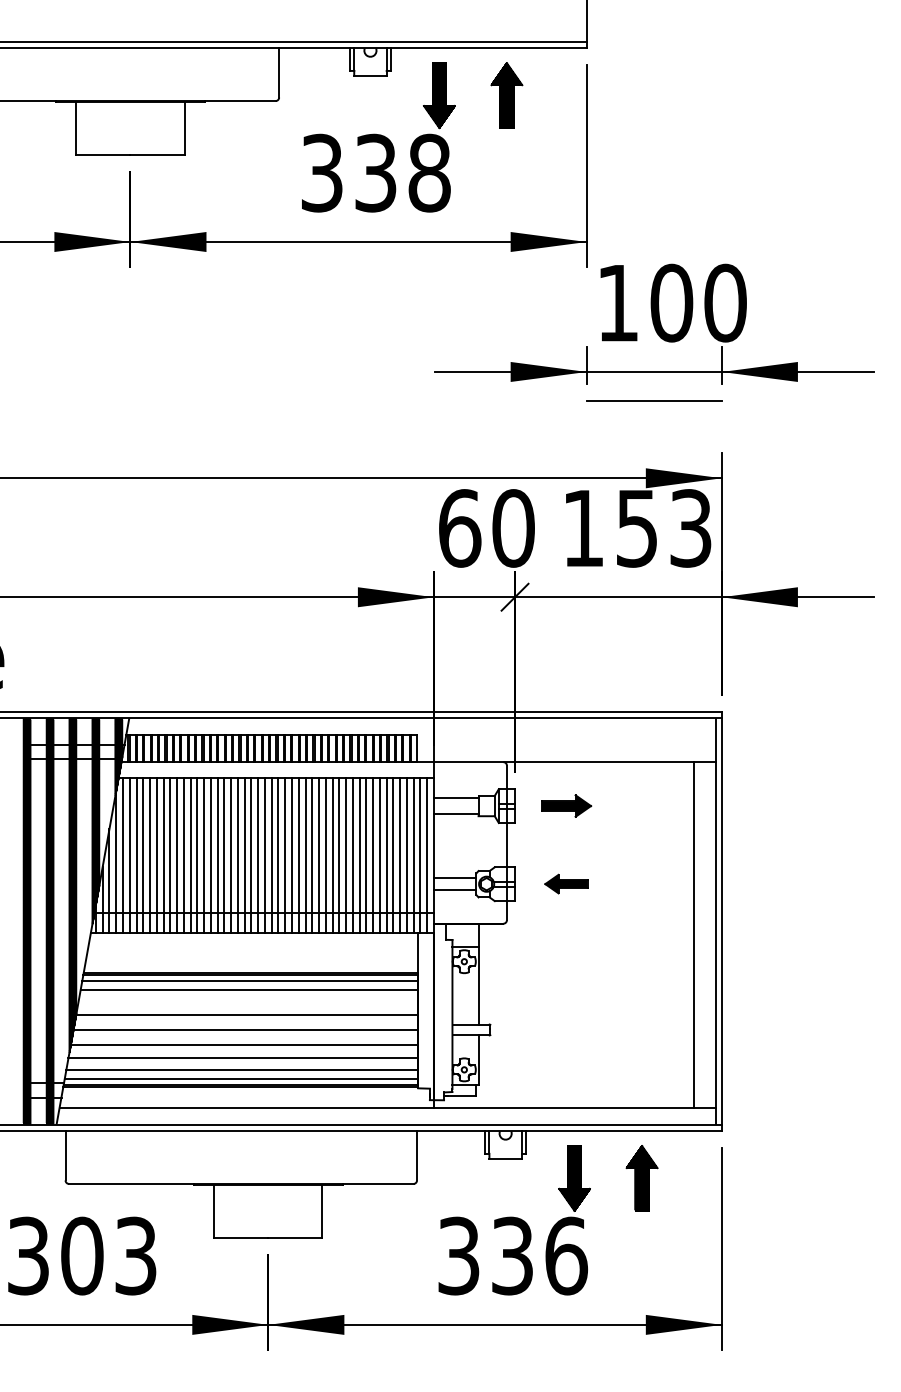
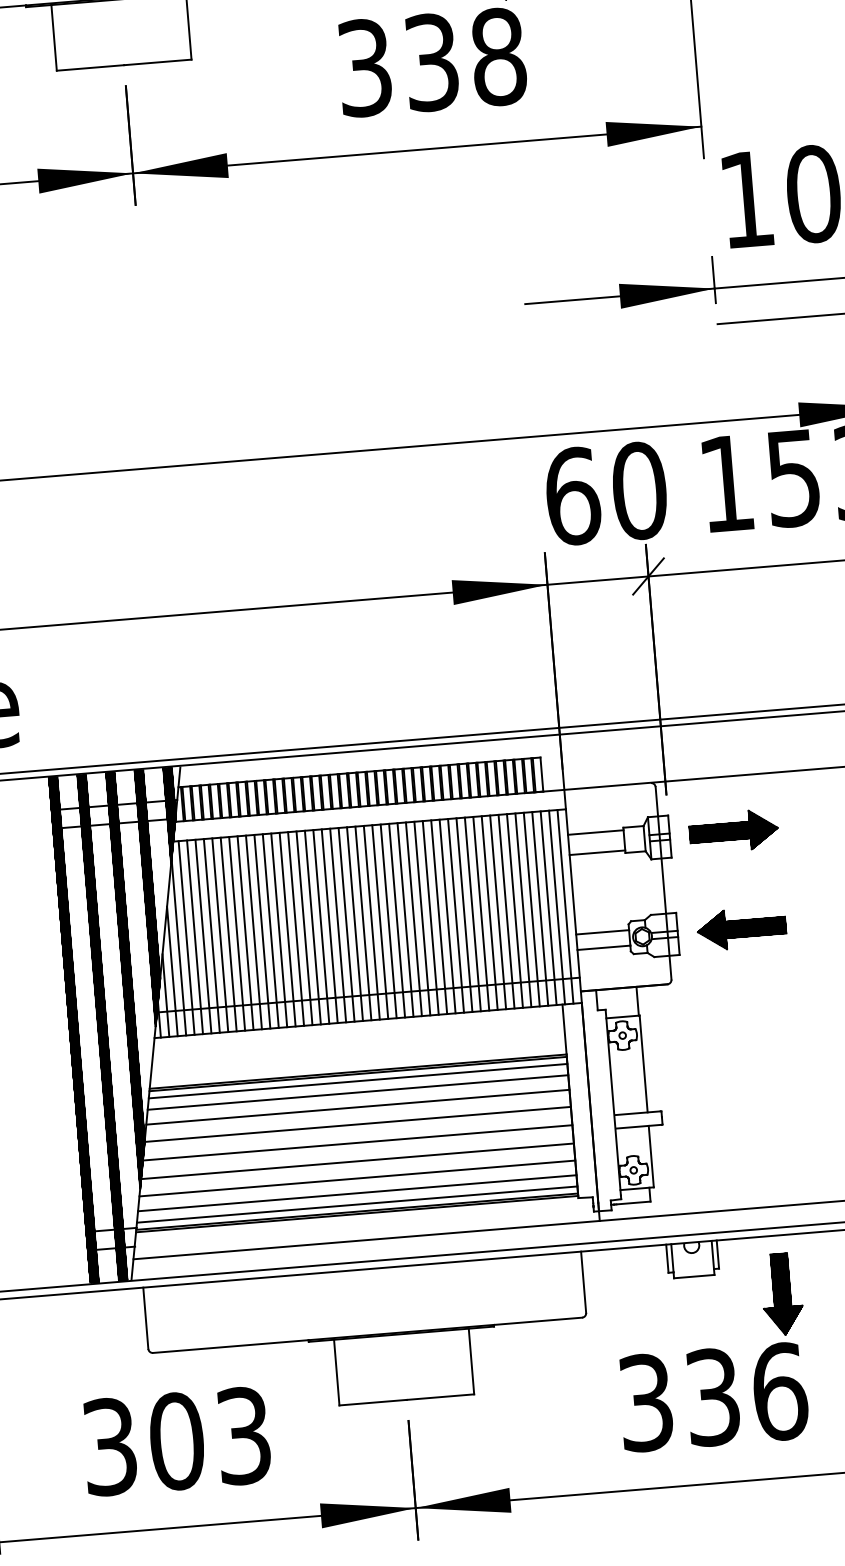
part: (566, 805) -> (733, 830), size x1.43
part: (566, 883) -> (741, 927), size x1.67
line: (248, 1001) -> (357, 1107), added

